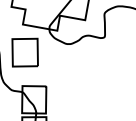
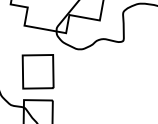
part: (24, 52) -> (37, 71), moved

